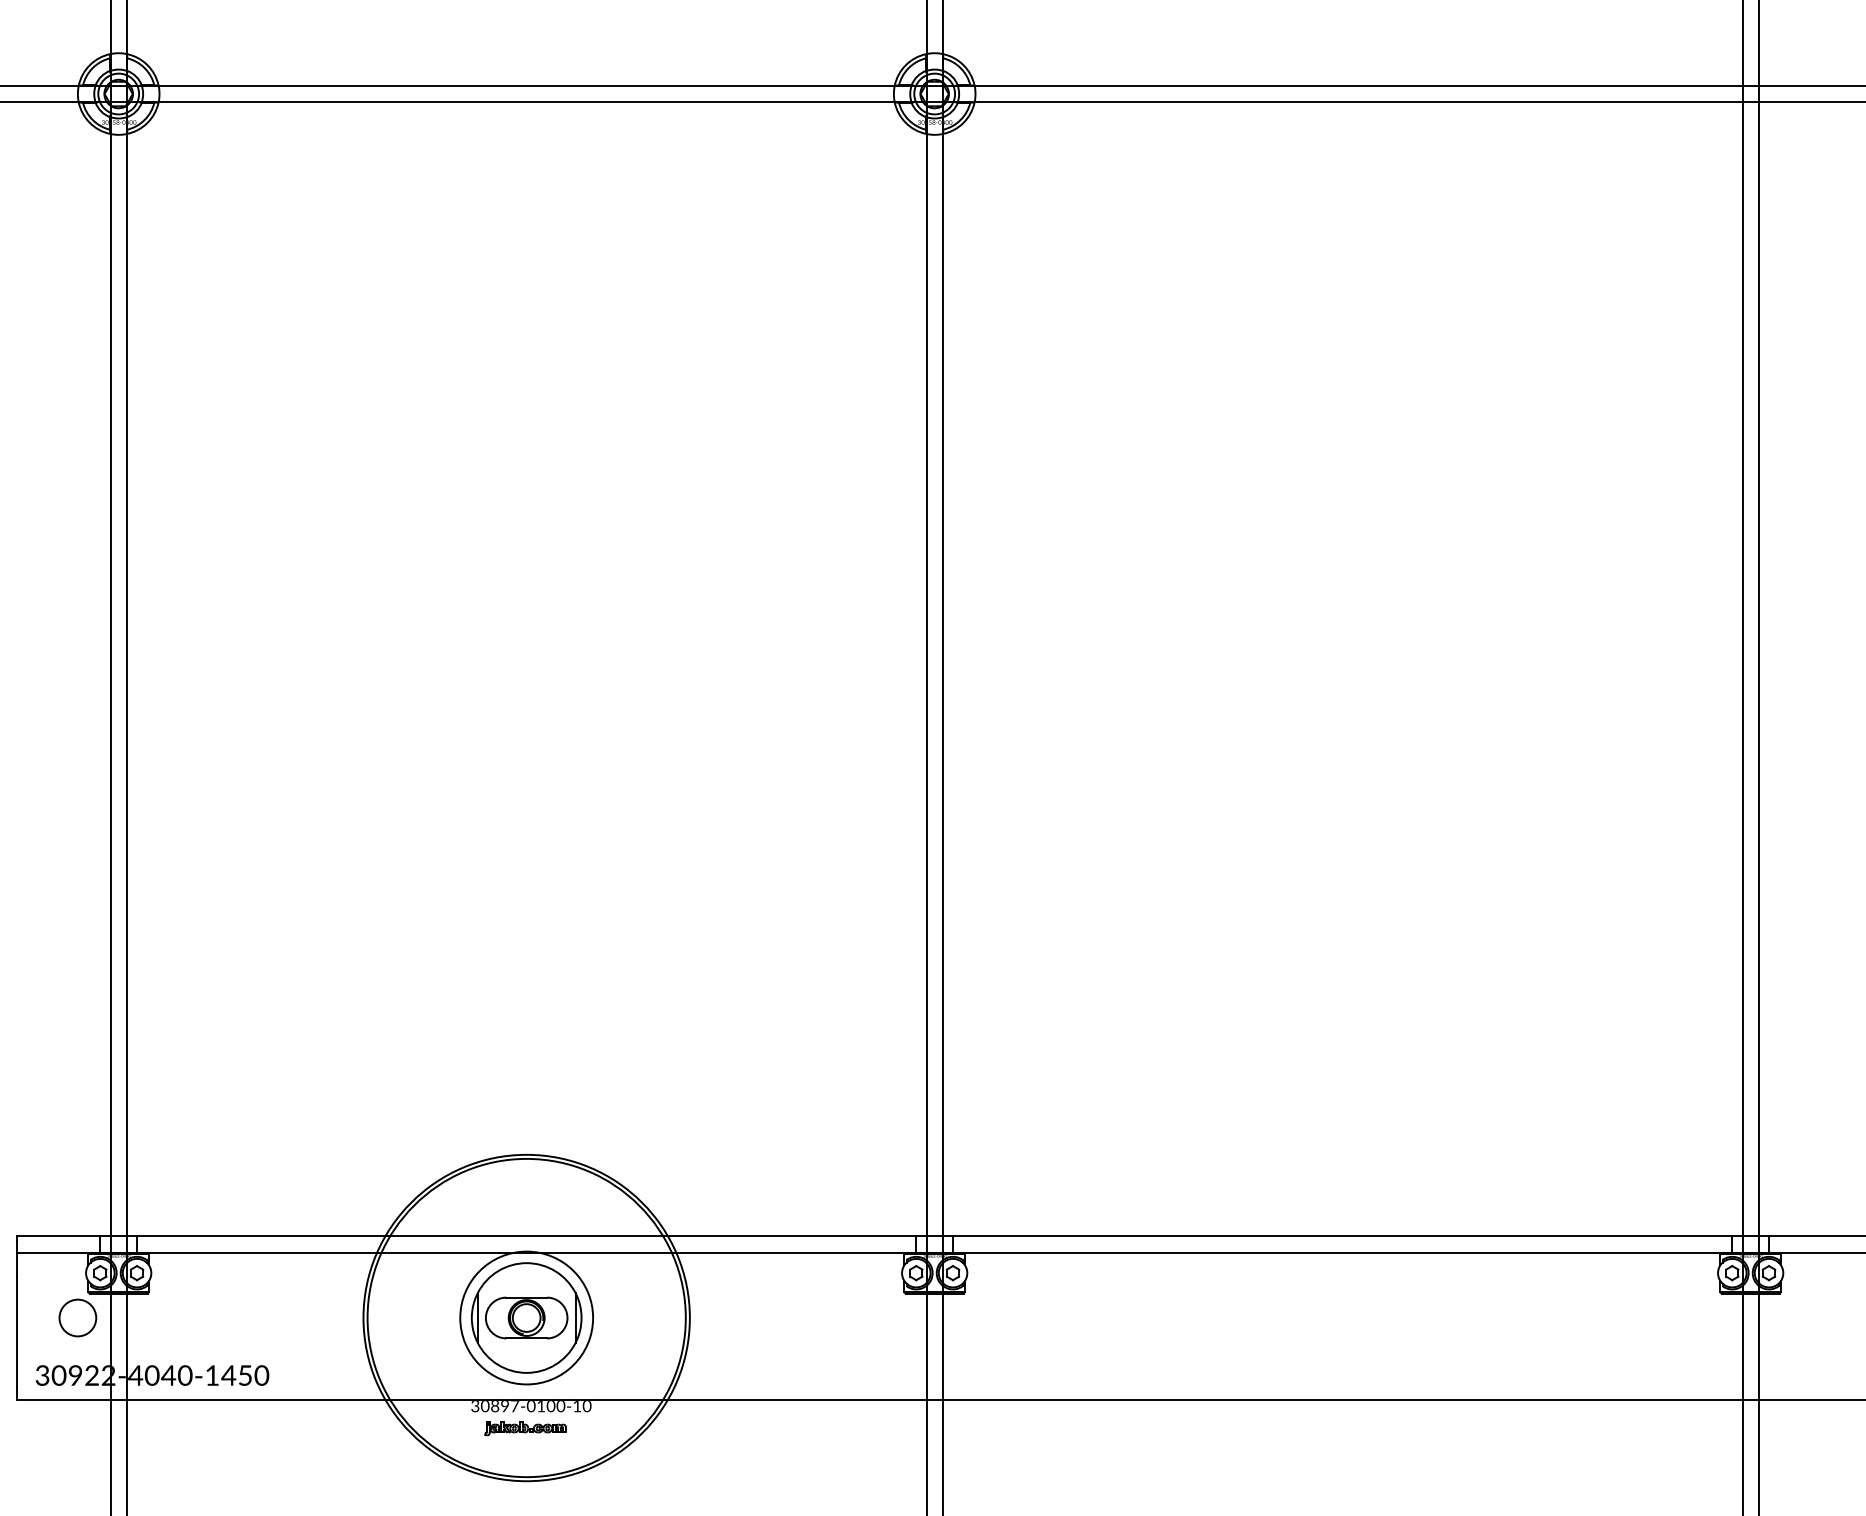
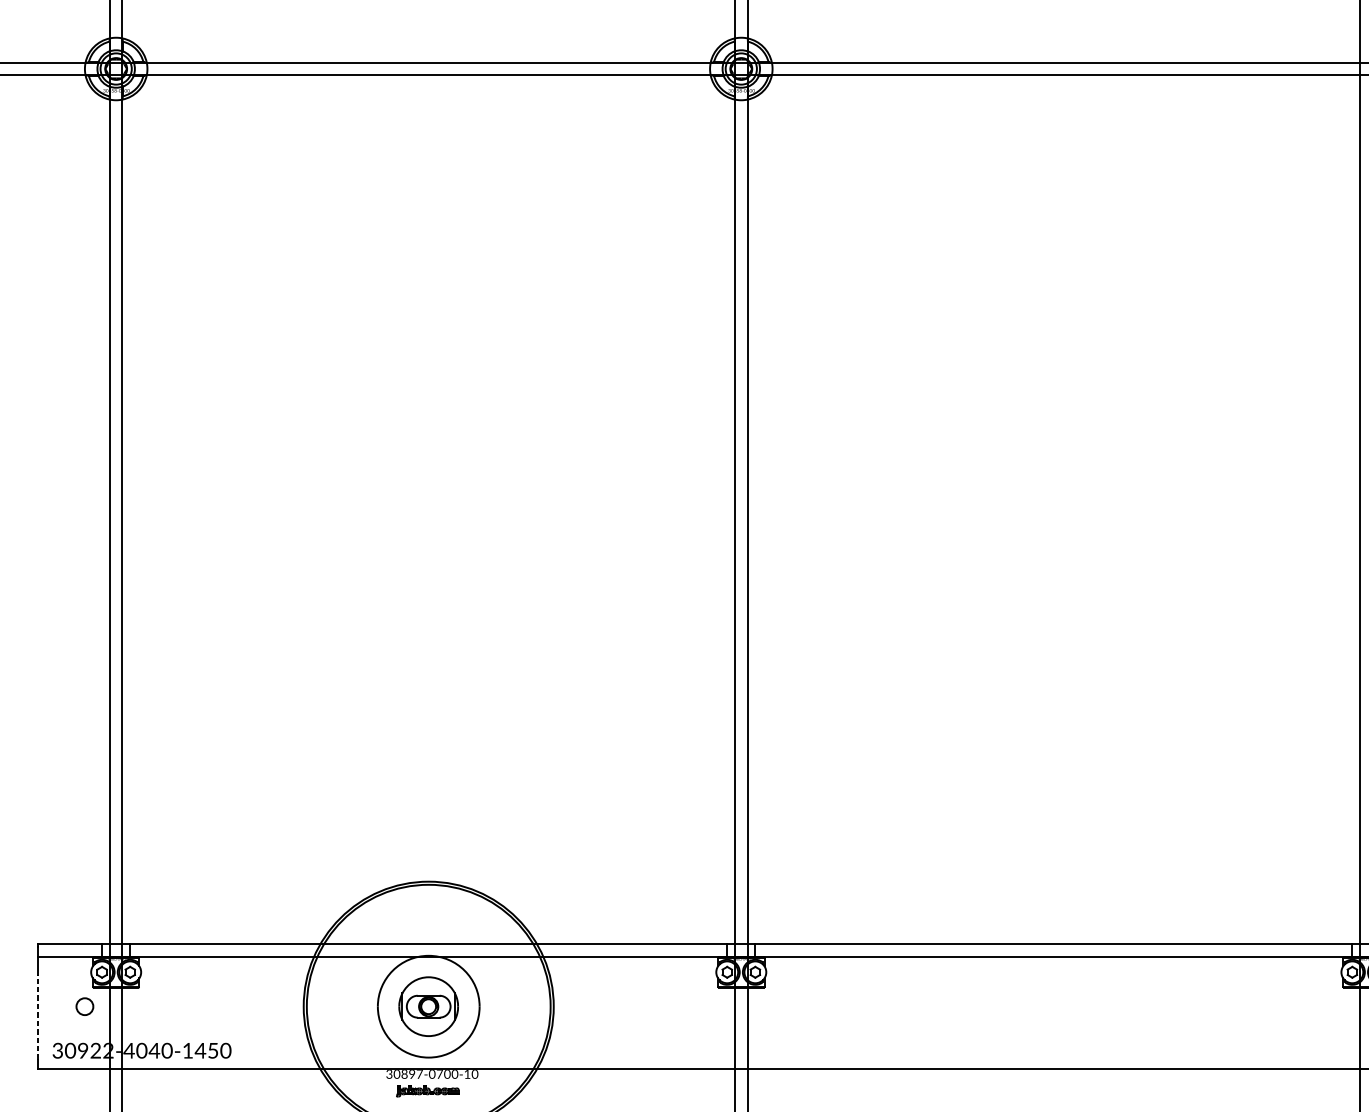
circle: (77, 1317) -> (84, 1006), size x0.6
part: (526, 1317) -> (428, 1006), size x0.7
line: (16, 1331) -> (37, 1017), solid -> dashed
text: (541, 1406) -> (440, 1074), 30897-0100-10 -> 30897-0700-10

